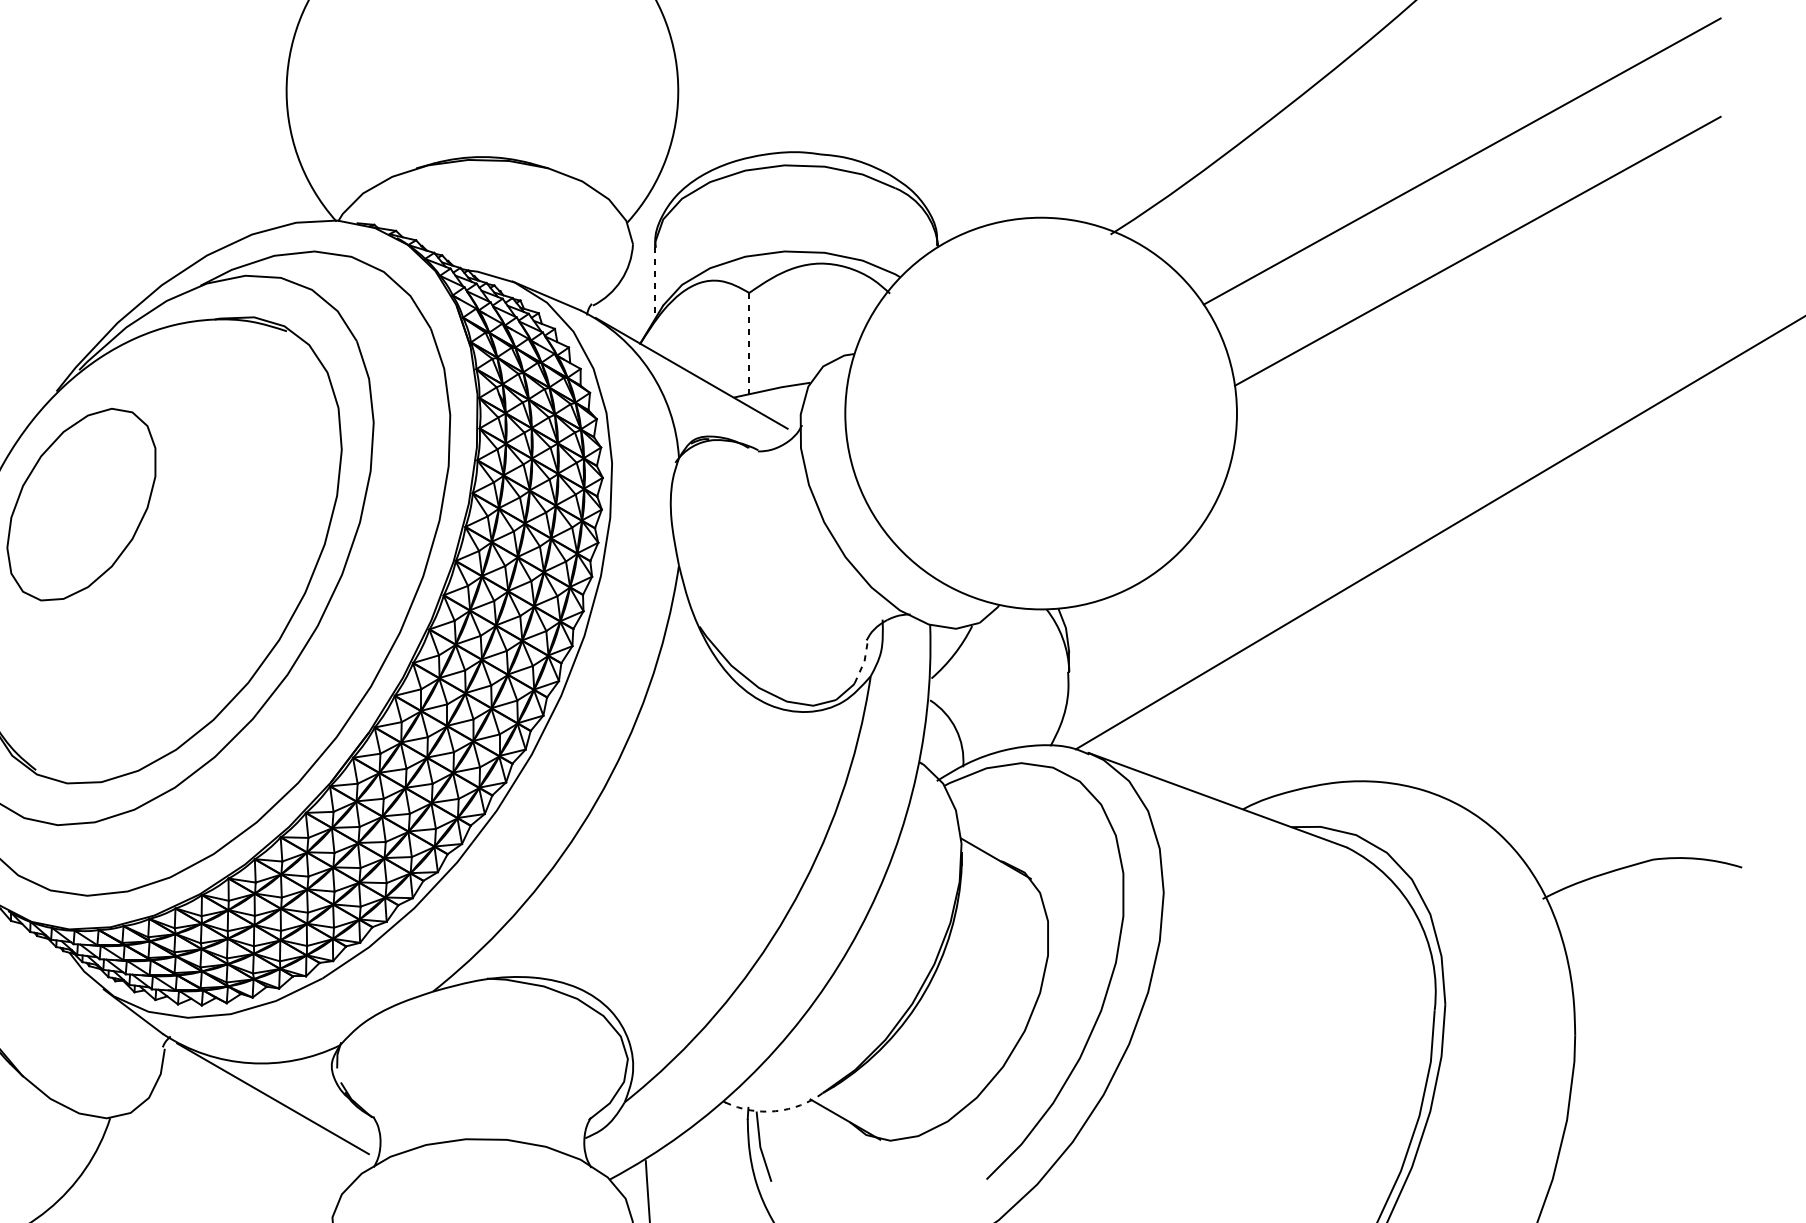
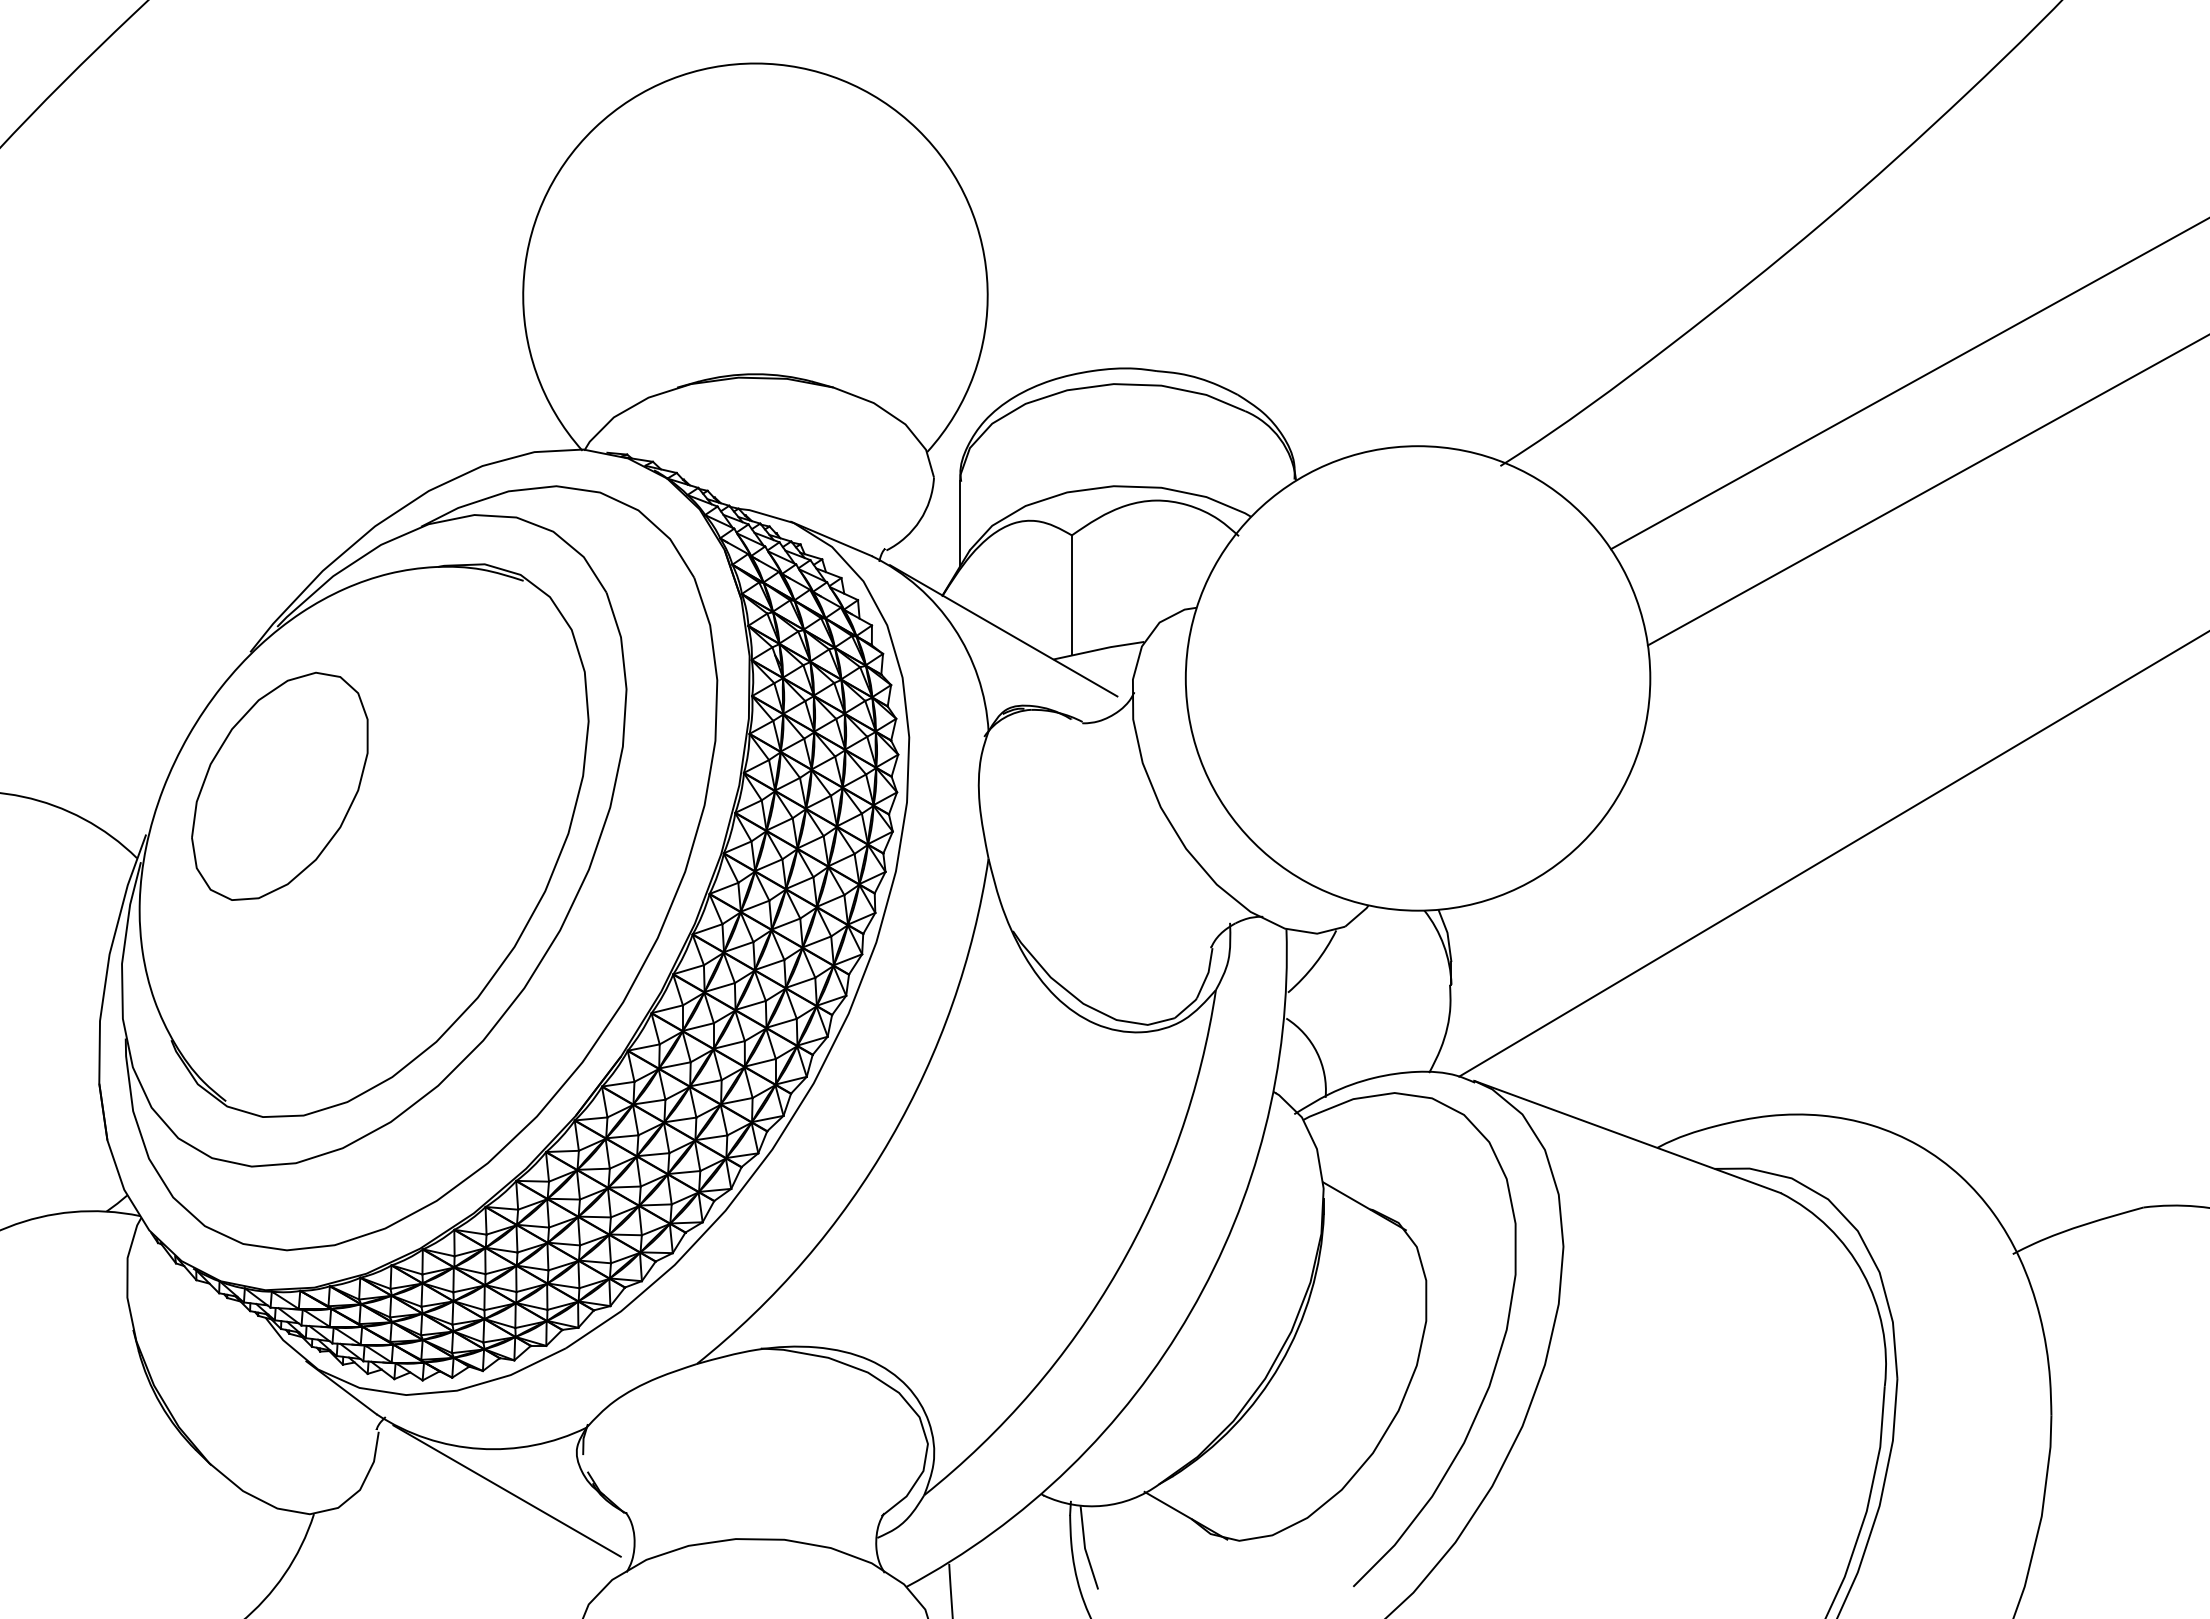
line: (655, 282) -> (960, 523), dashed -> solid
line: (748, 343) -> (1071, 595), dashed -> solid
line: (864, 662) -> (1208, 973), dashed -> solid
arc: (775, 1110) -> (1103, 1505), dashed -> solid

